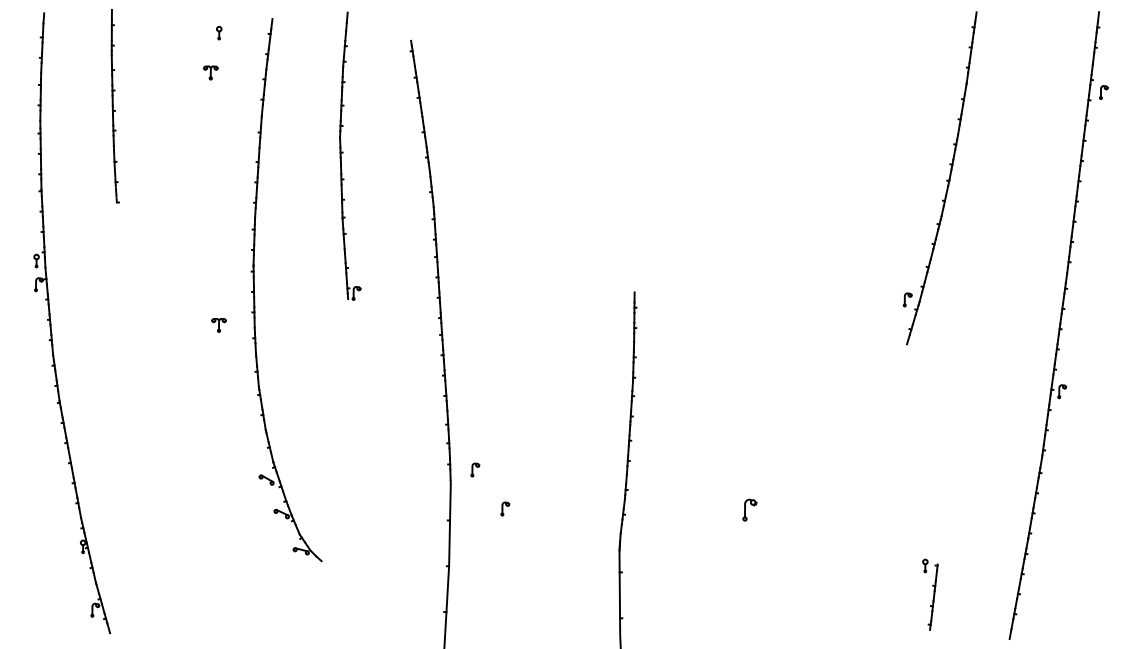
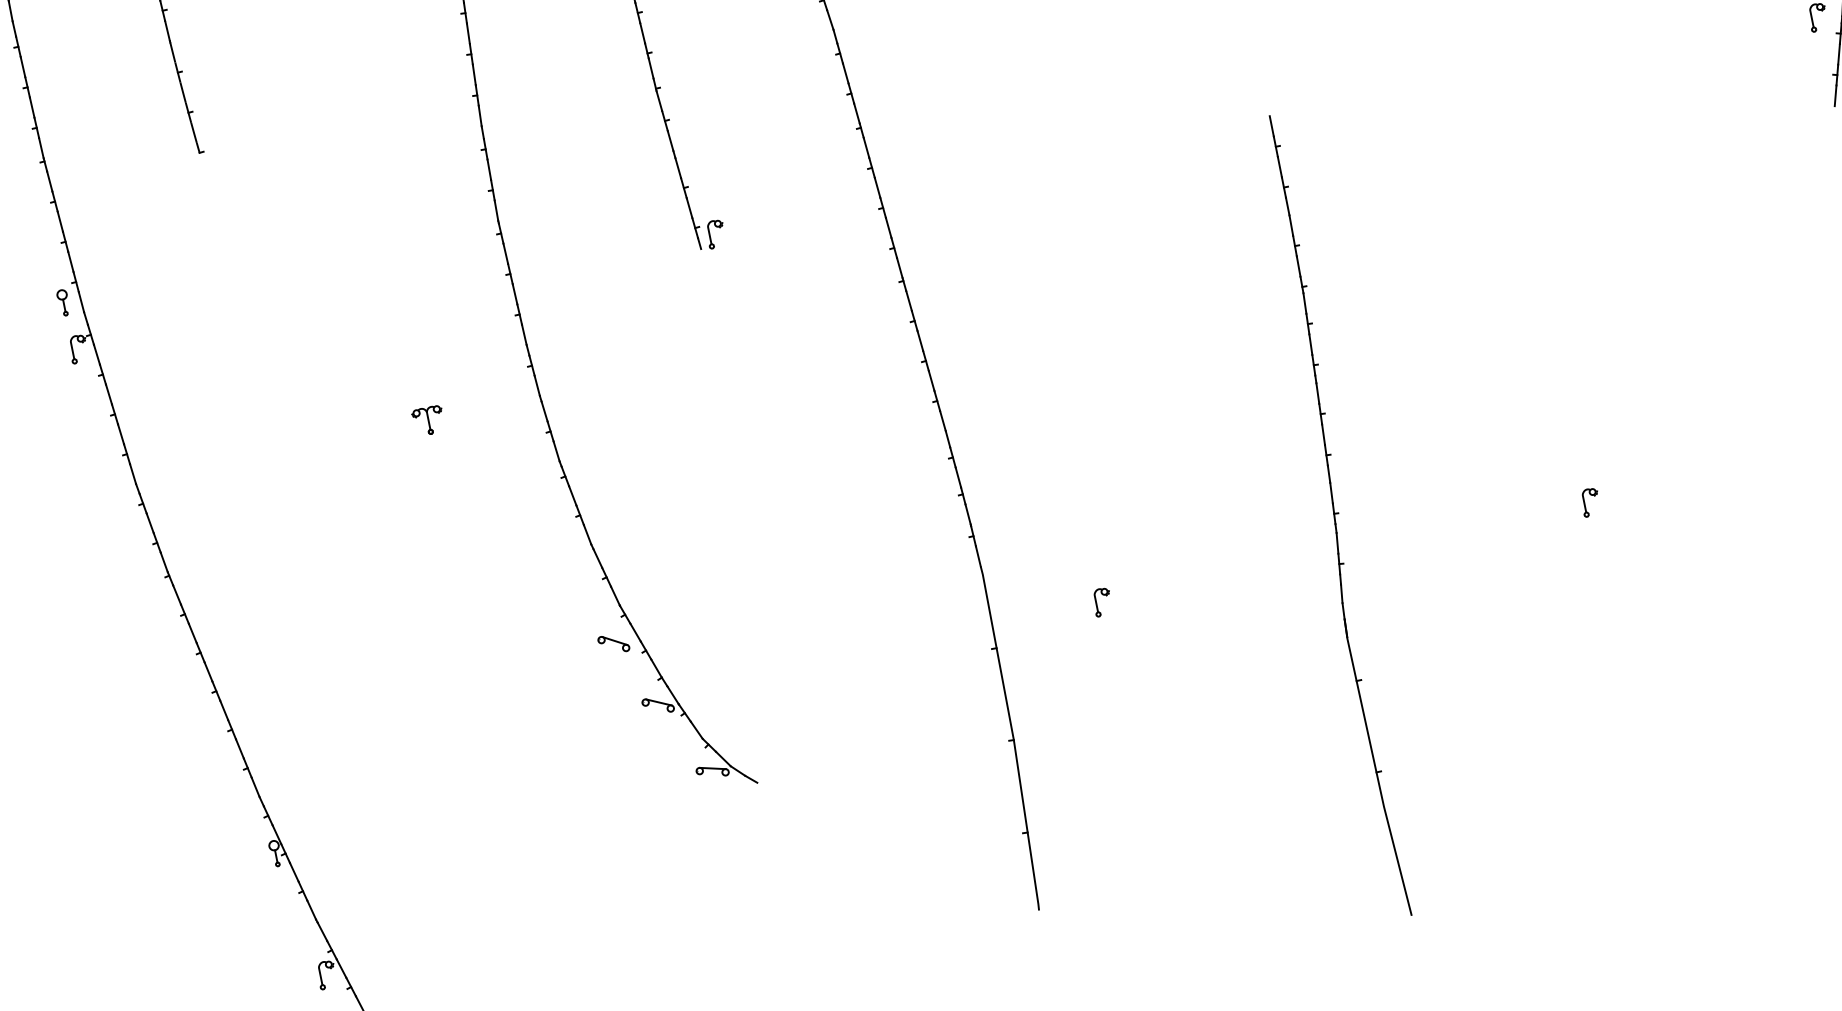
part: (218, 325) -> (427, 421), moved
part: (475, 469) -> (1026, 535), removed
part: (749, 509) -> (1589, 501), size x0.62

